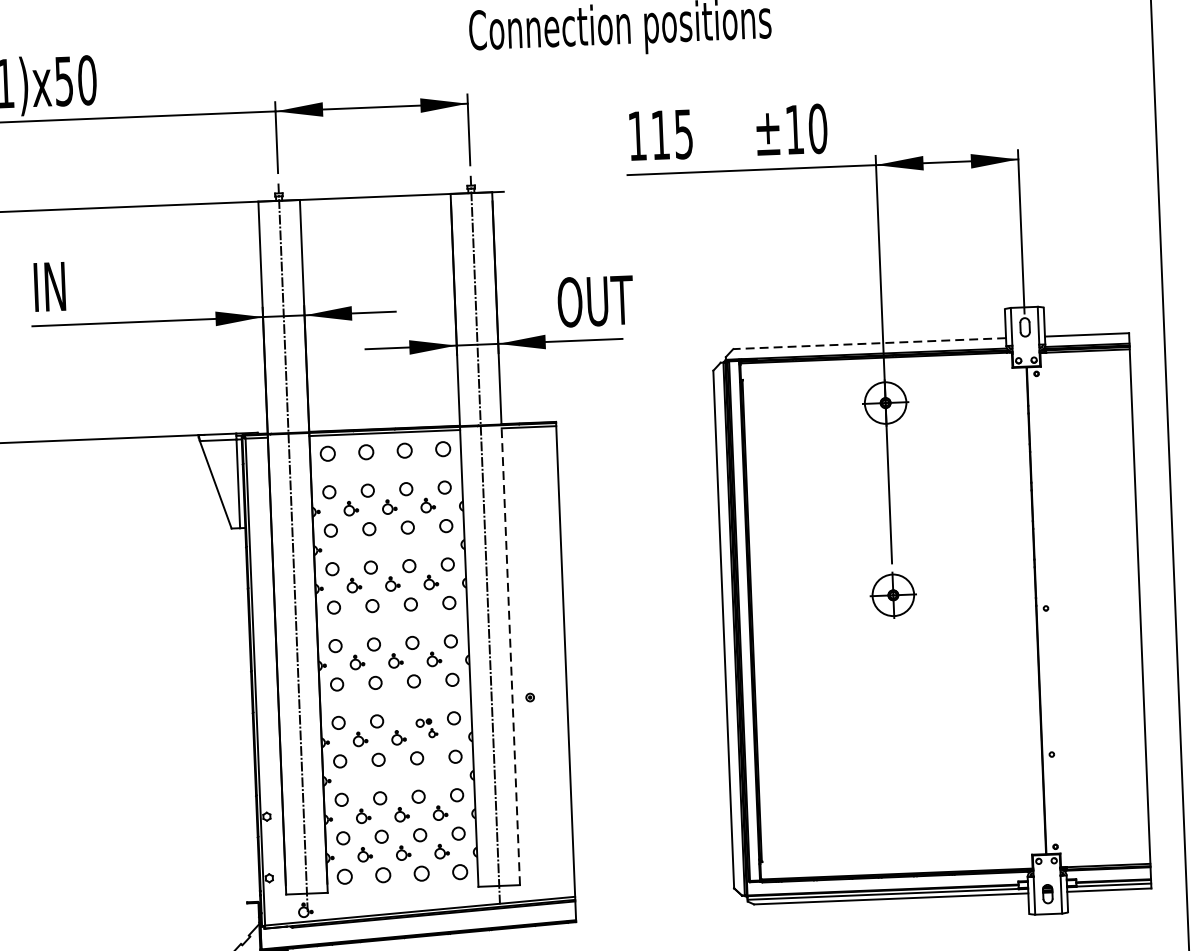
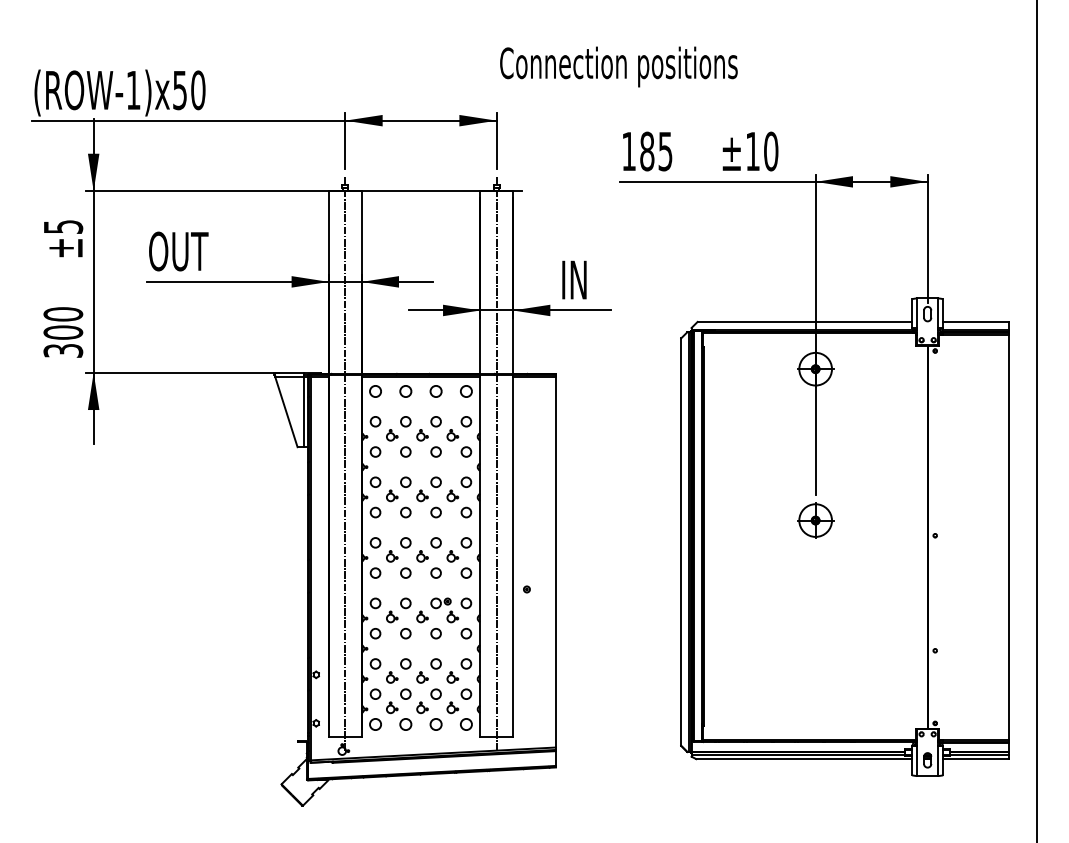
text: (660, 135) -> (647, 151), 115 -> 185
text: (70, 286) -> (178, 251), IN -> OUT
text: (595, 300) -> (590, 279), OUT -> IN
line: (869, 343) -> (804, 321), dashed -> solid
line: (511, 655) -> (513, 555), dashed -> solid
part: (426, 728) -> (444, 610), size x1.67

